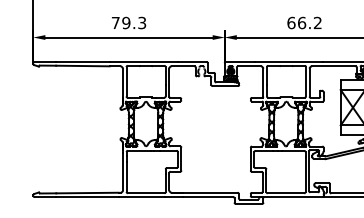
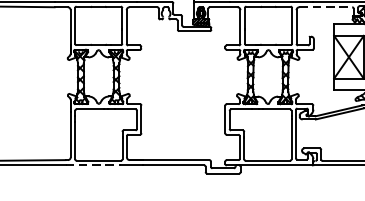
line: (333, 66) -> (325, 7), solid -> dashed
line: (141, 197) -> (93, 165), solid -> dashed

